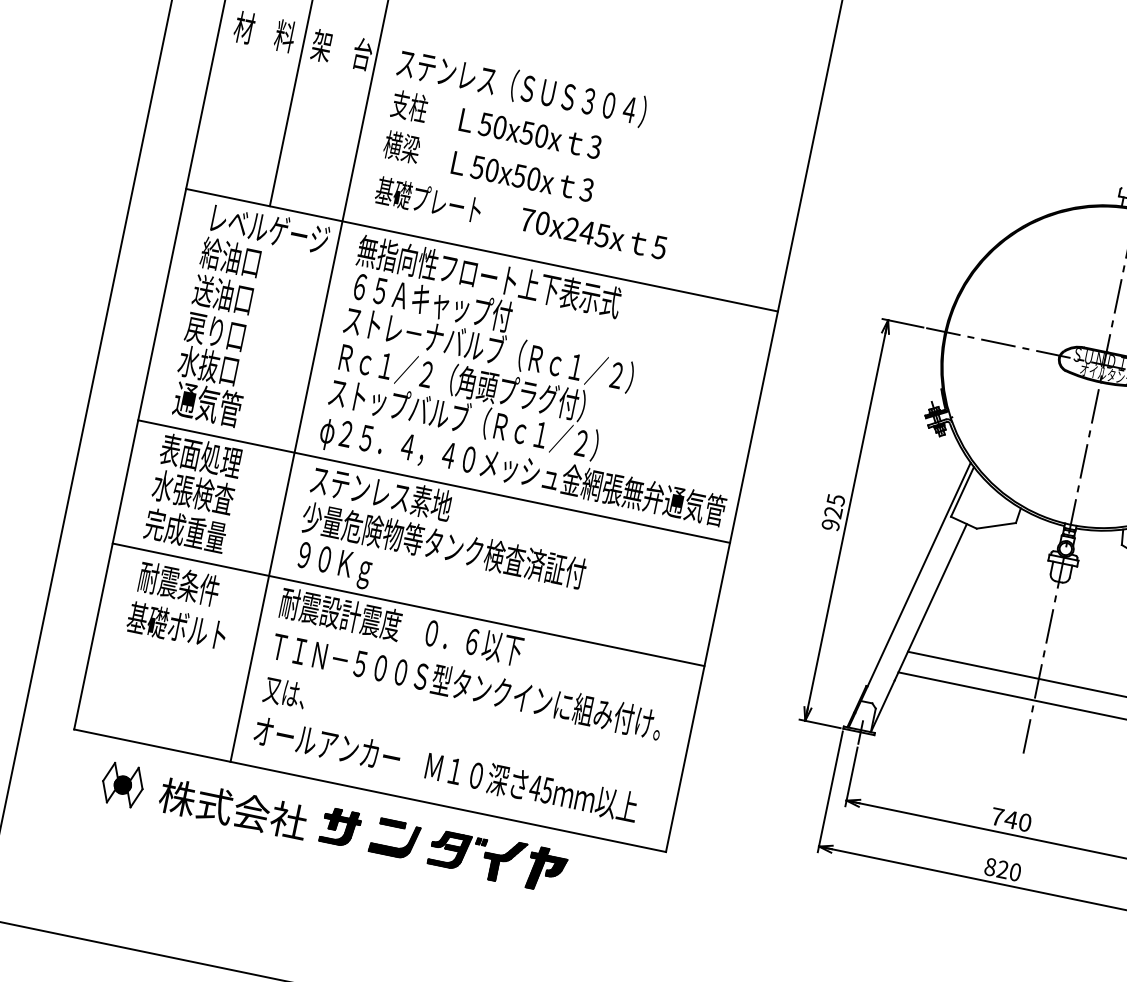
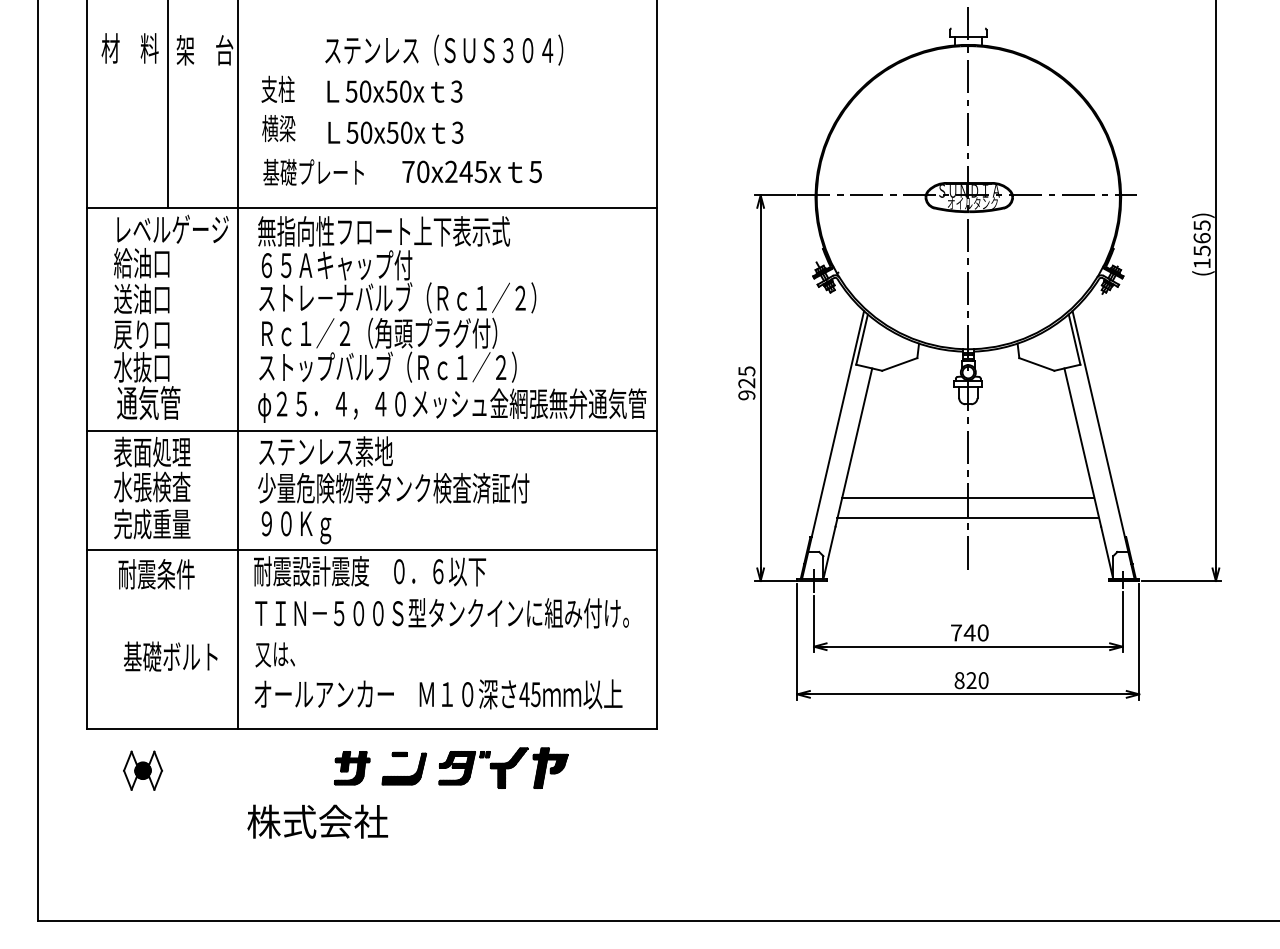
text: (522, 86) -> (444, 49), moved
text: (176, 625) -> (170, 656), moved
text: (233, 808) -> (317, 821), moved
part: (392, 823) -> (399, 754), size x0.6

